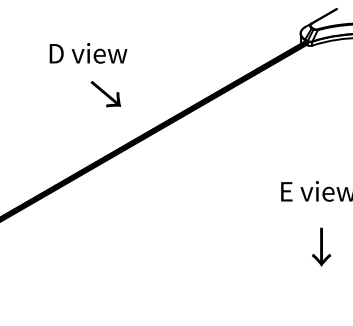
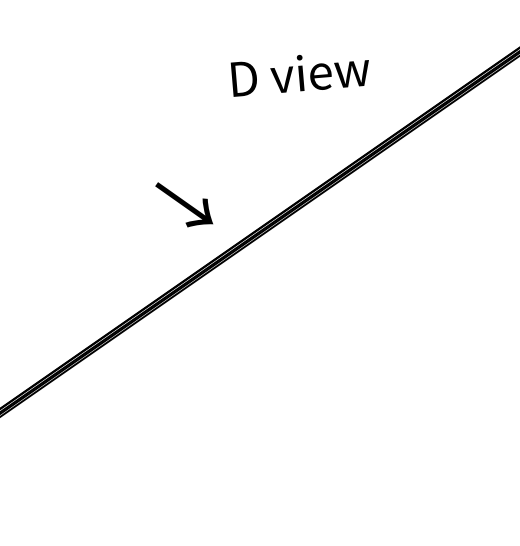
text: (88, 53) -> (300, 73), moved
text: (105, 94) -> (183, 204), moved

